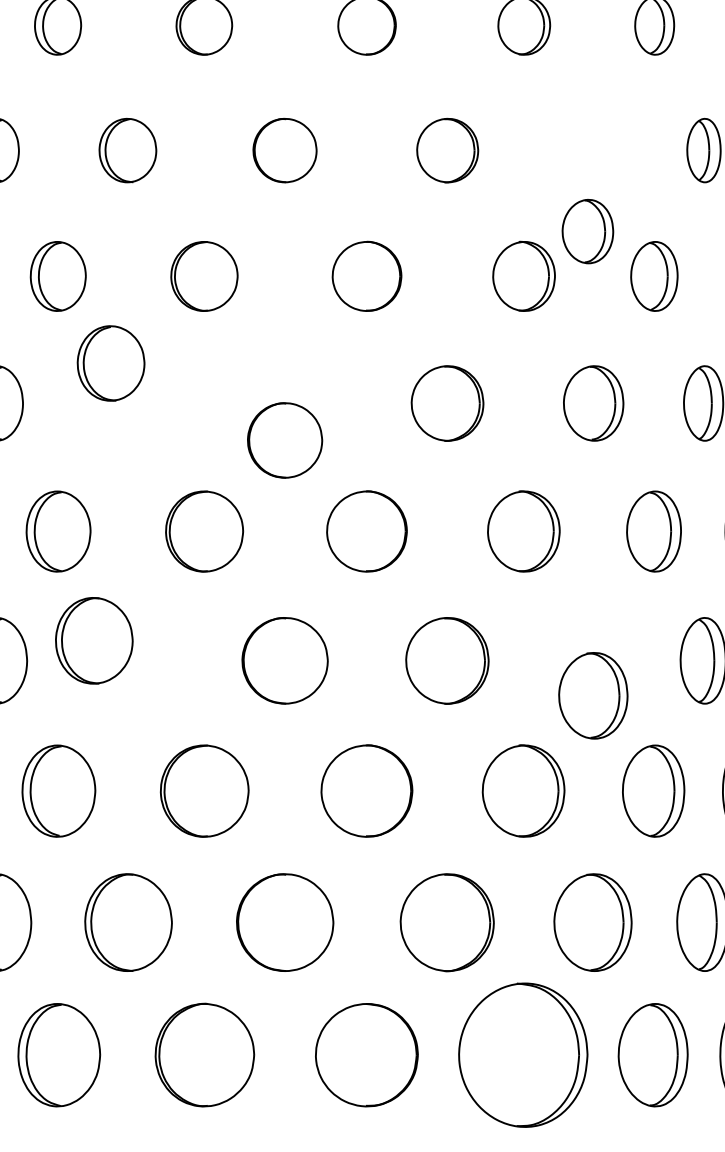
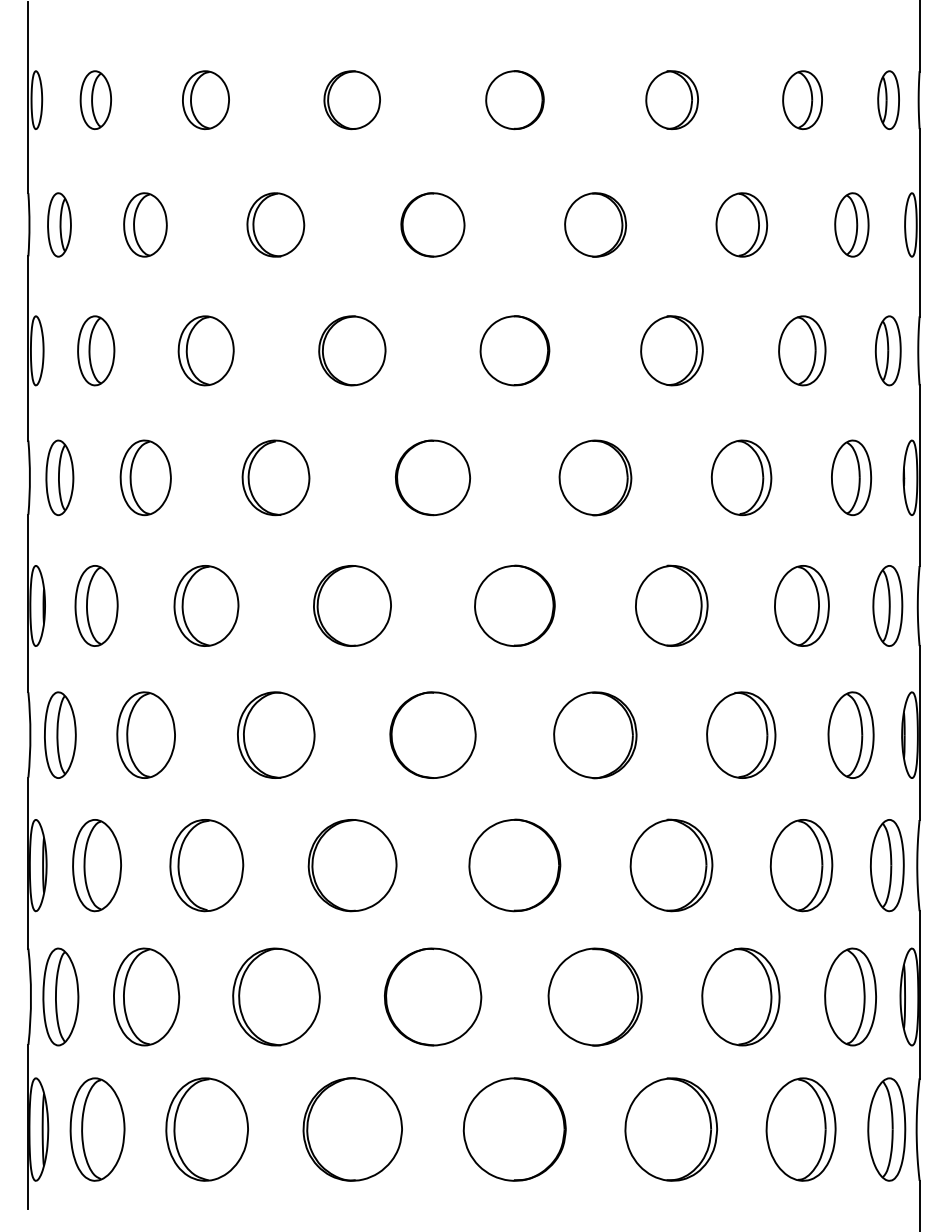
part: (587, 231) -> (741, 224), moved
part: (110, 363) -> (275, 477), moved
part: (284, 440) -> (432, 477), moved
part: (94, 640) -> (276, 734), moved
part: (593, 695) -> (741, 734), moved
part: (523, 1055) -> (671, 1129), size x0.71

